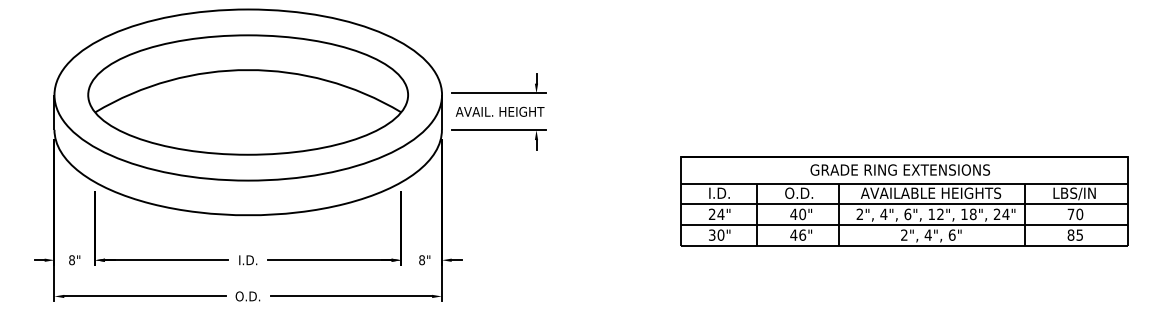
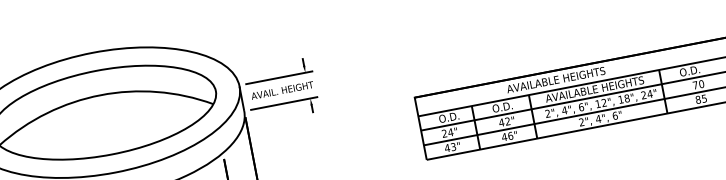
text: (900, 169) -> (570, 76), GRADE RING EXTENSIONS -> AVAILABLE HEIGHTS
text: (722, 192) -> (448, 116), I.D. -> O.D.
text: (1074, 193) -> (695, 70), LBS/IN -> O.D.
text: (802, 214) -> (507, 121), 40" -> 42"
text: (716, 234) -> (450, 147), 30" -> 43"

